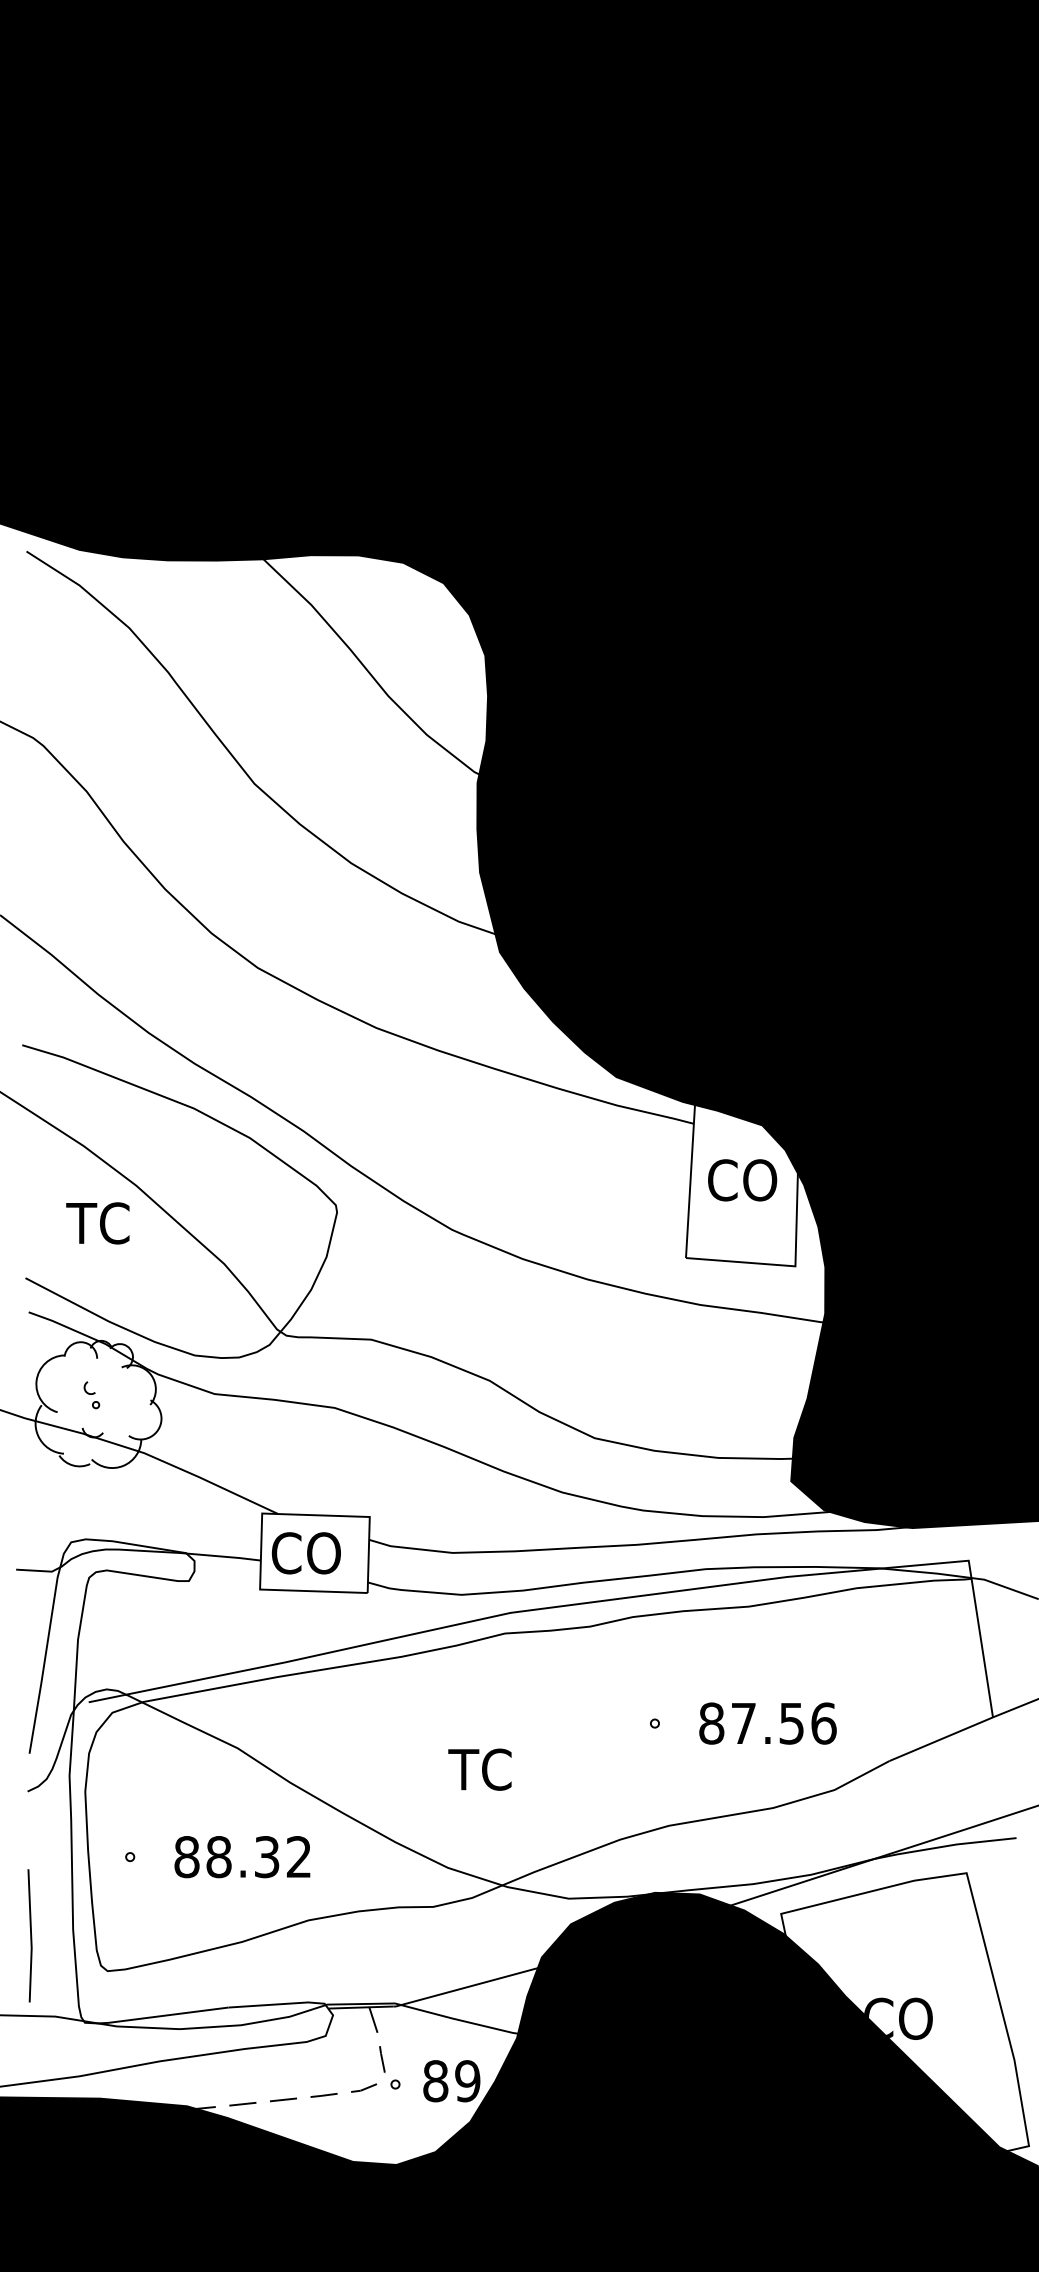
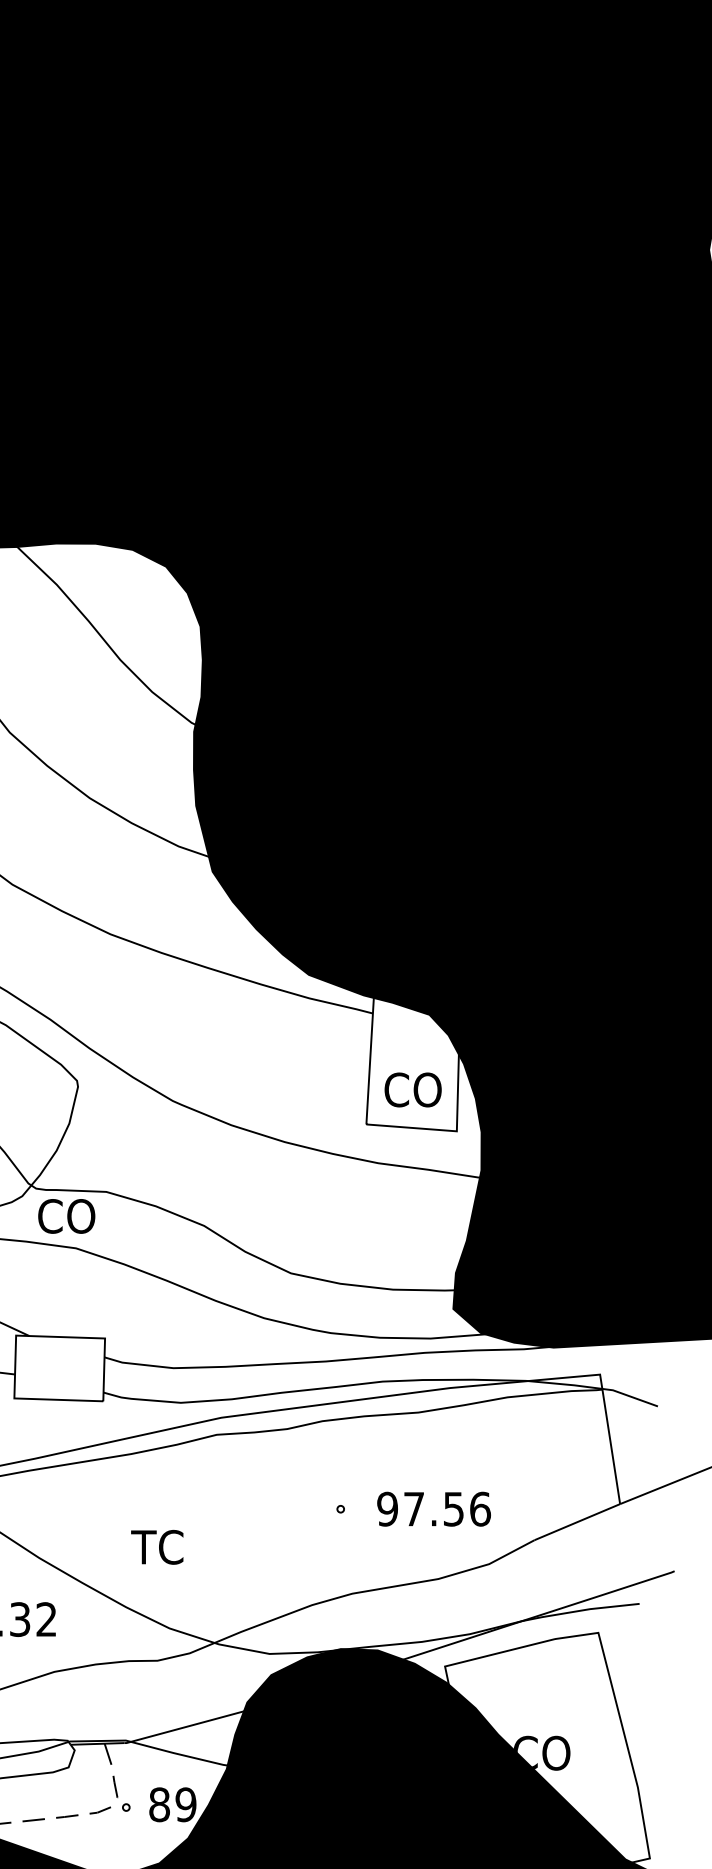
text: (742, 1180) -> (413, 1090), moved
text: (305, 1553) -> (65, 1216), moved
text: (711, 1723) -> (387, 1509), 87.56 -> 97.56
text: (479, 1769) -> (156, 1547), moved

